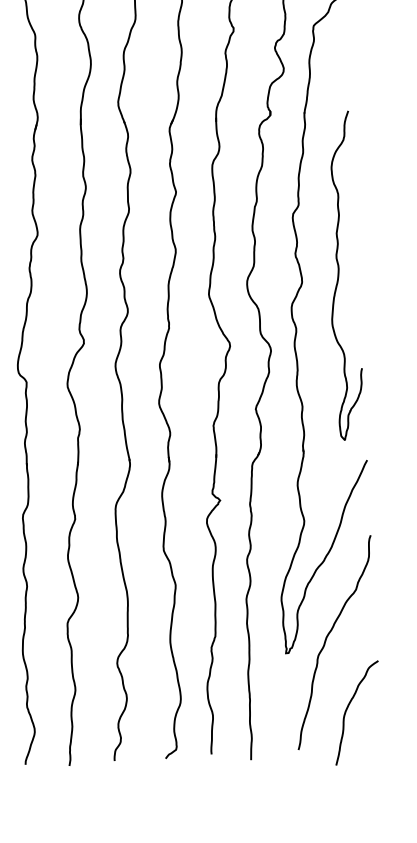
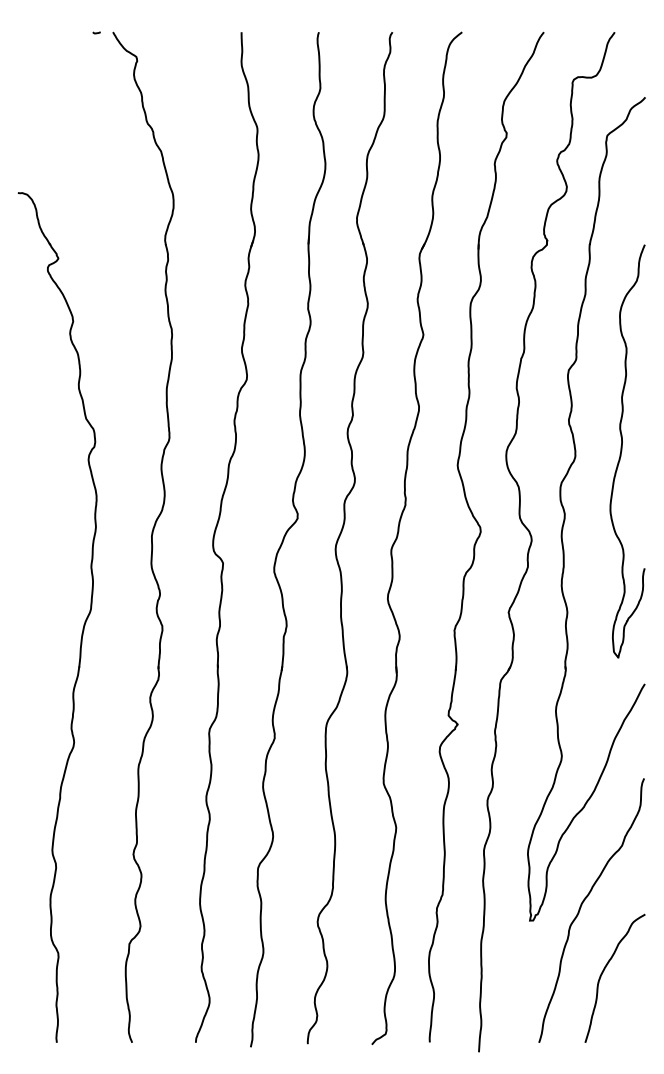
curve: (348, 708) -> (604, 971), moved

